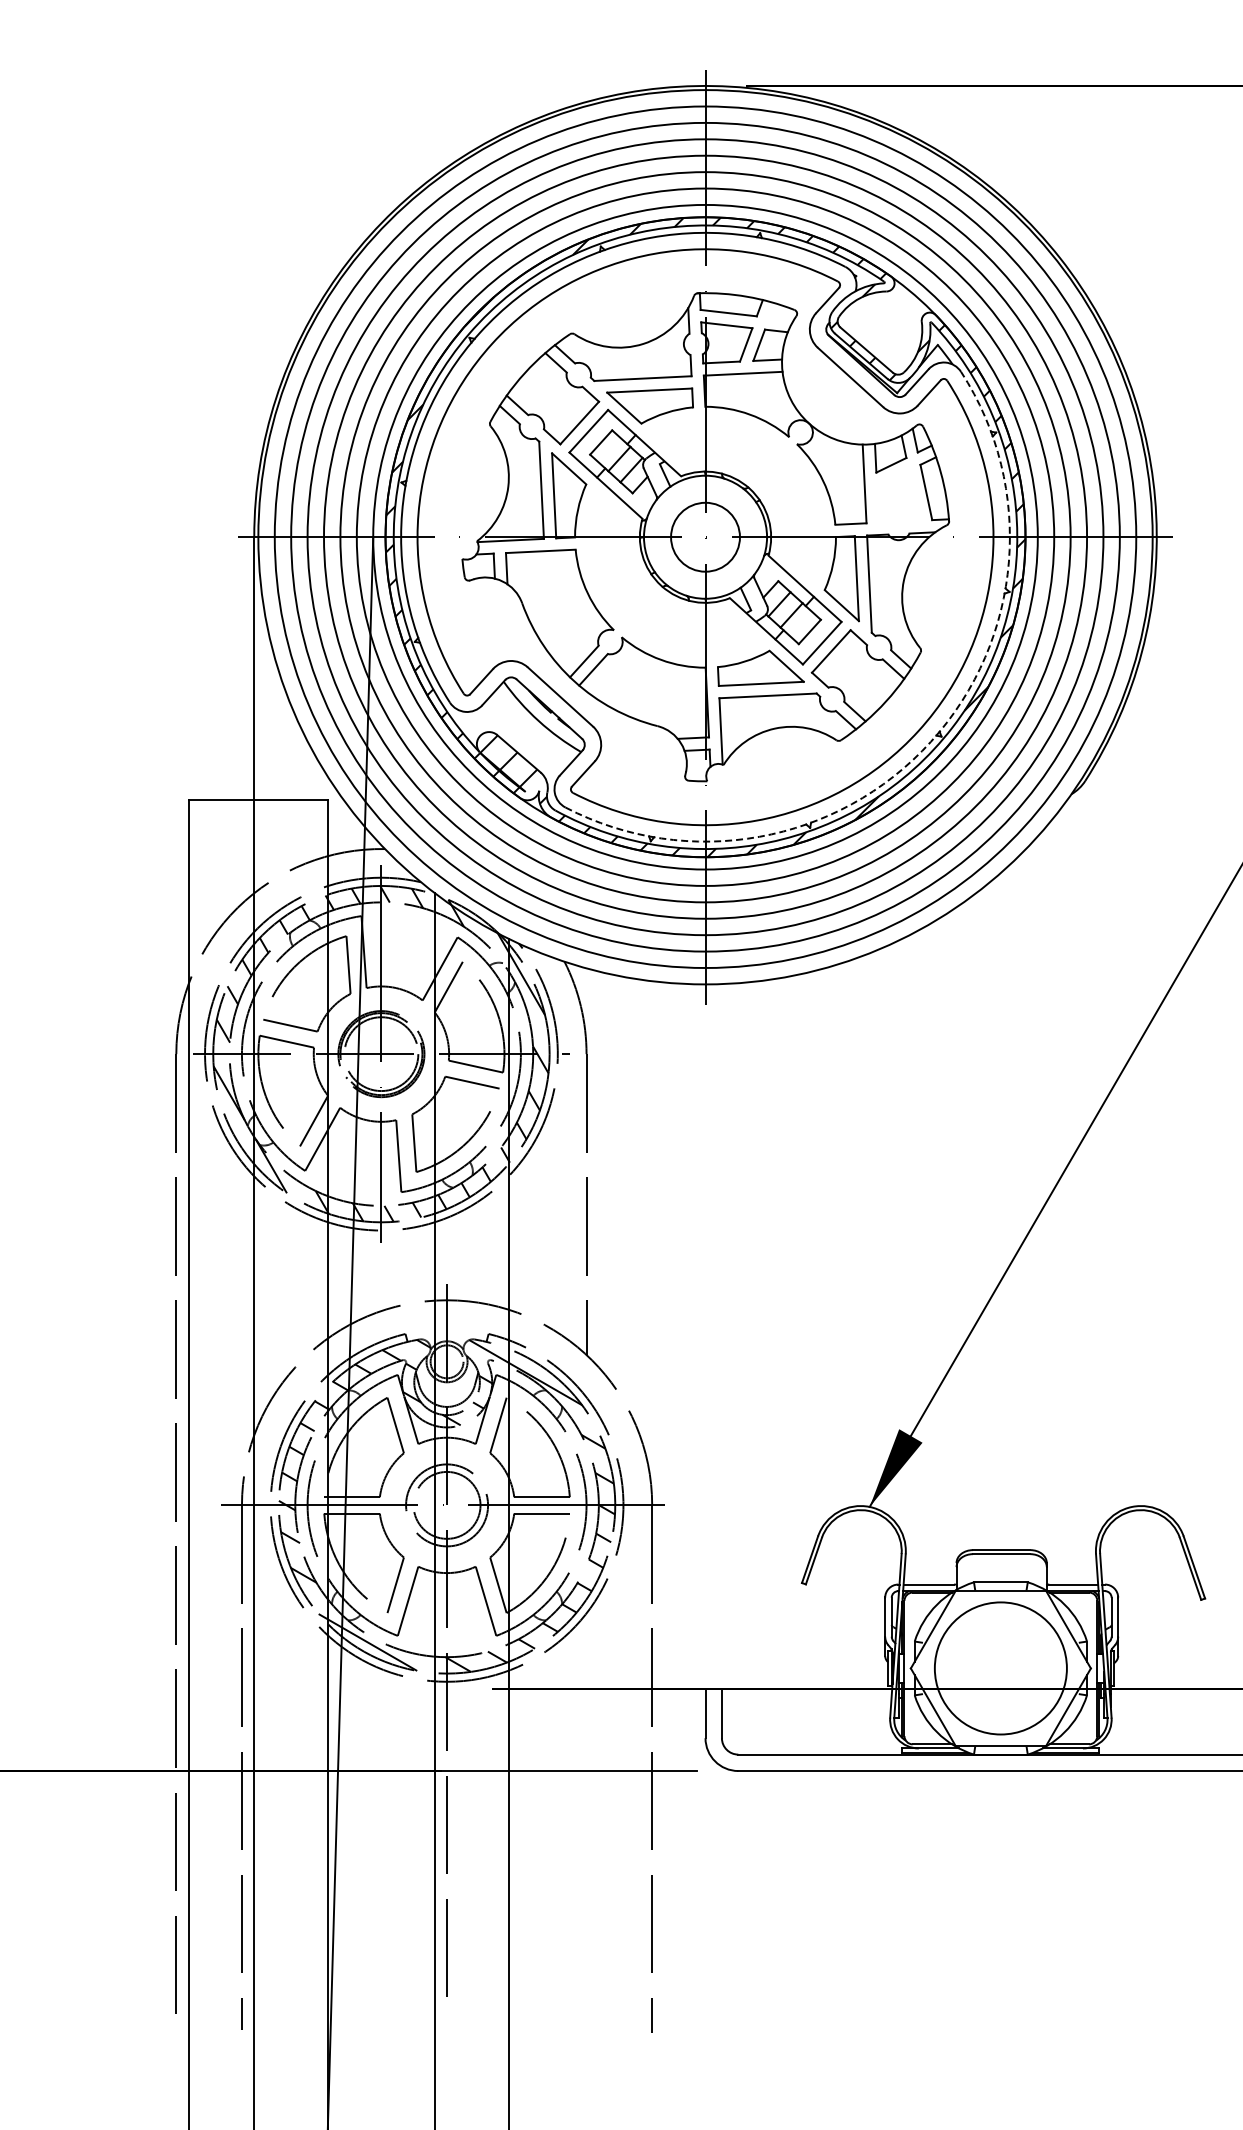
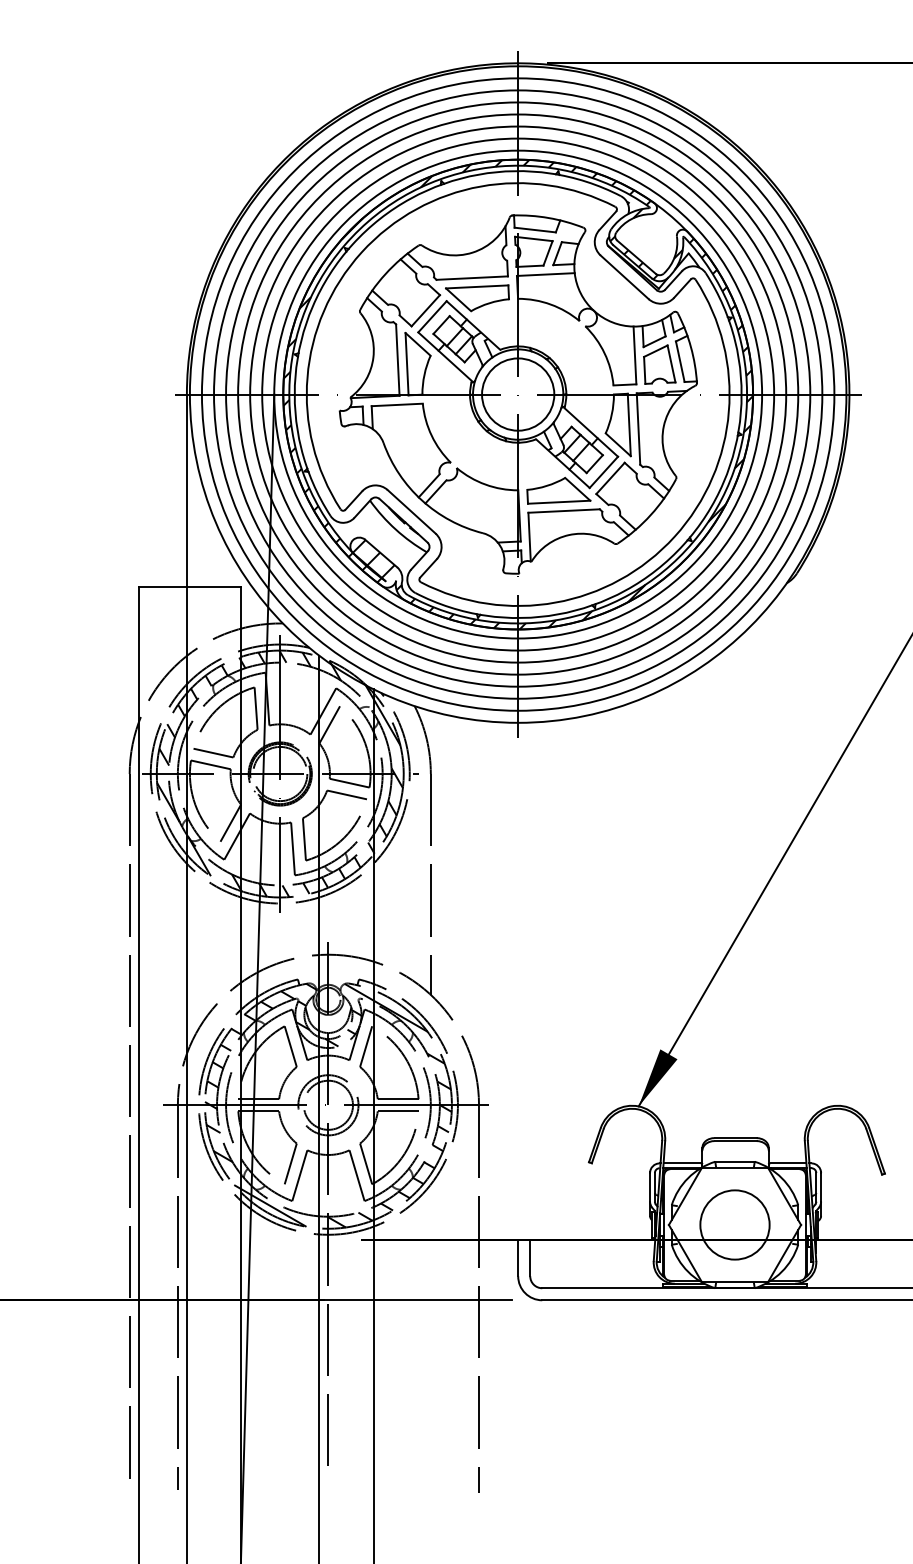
part: (898, 496) -> (659, 364), added
circle: (705, 537) -> (518, 394), size x1.43
arc: (930, 741) -> (683, 544), dashed -> solid
circle: (1000, 1668) -> (734, 1225), size x0.71

